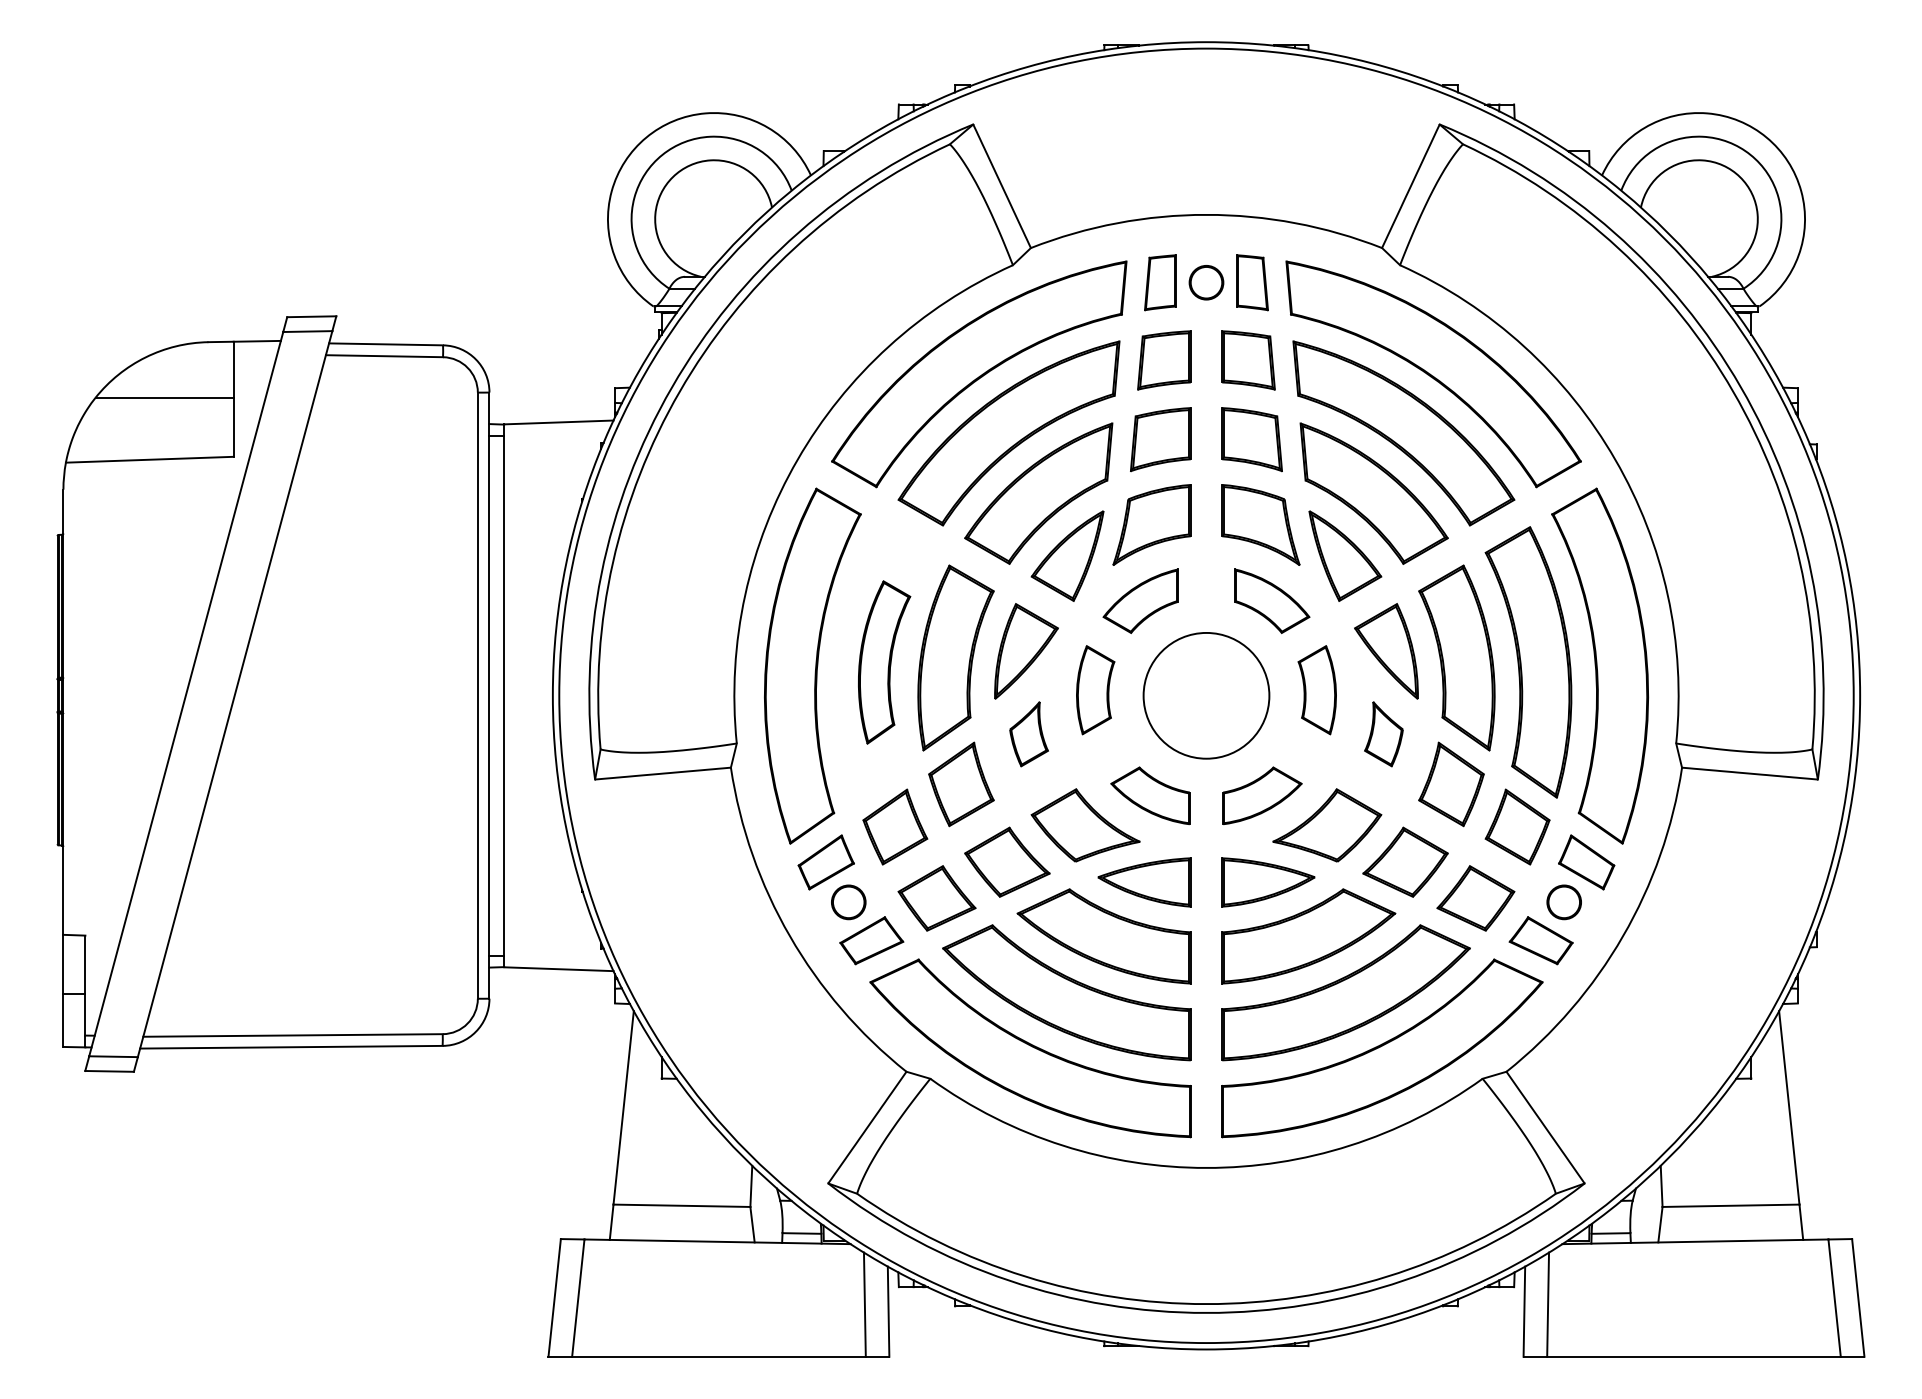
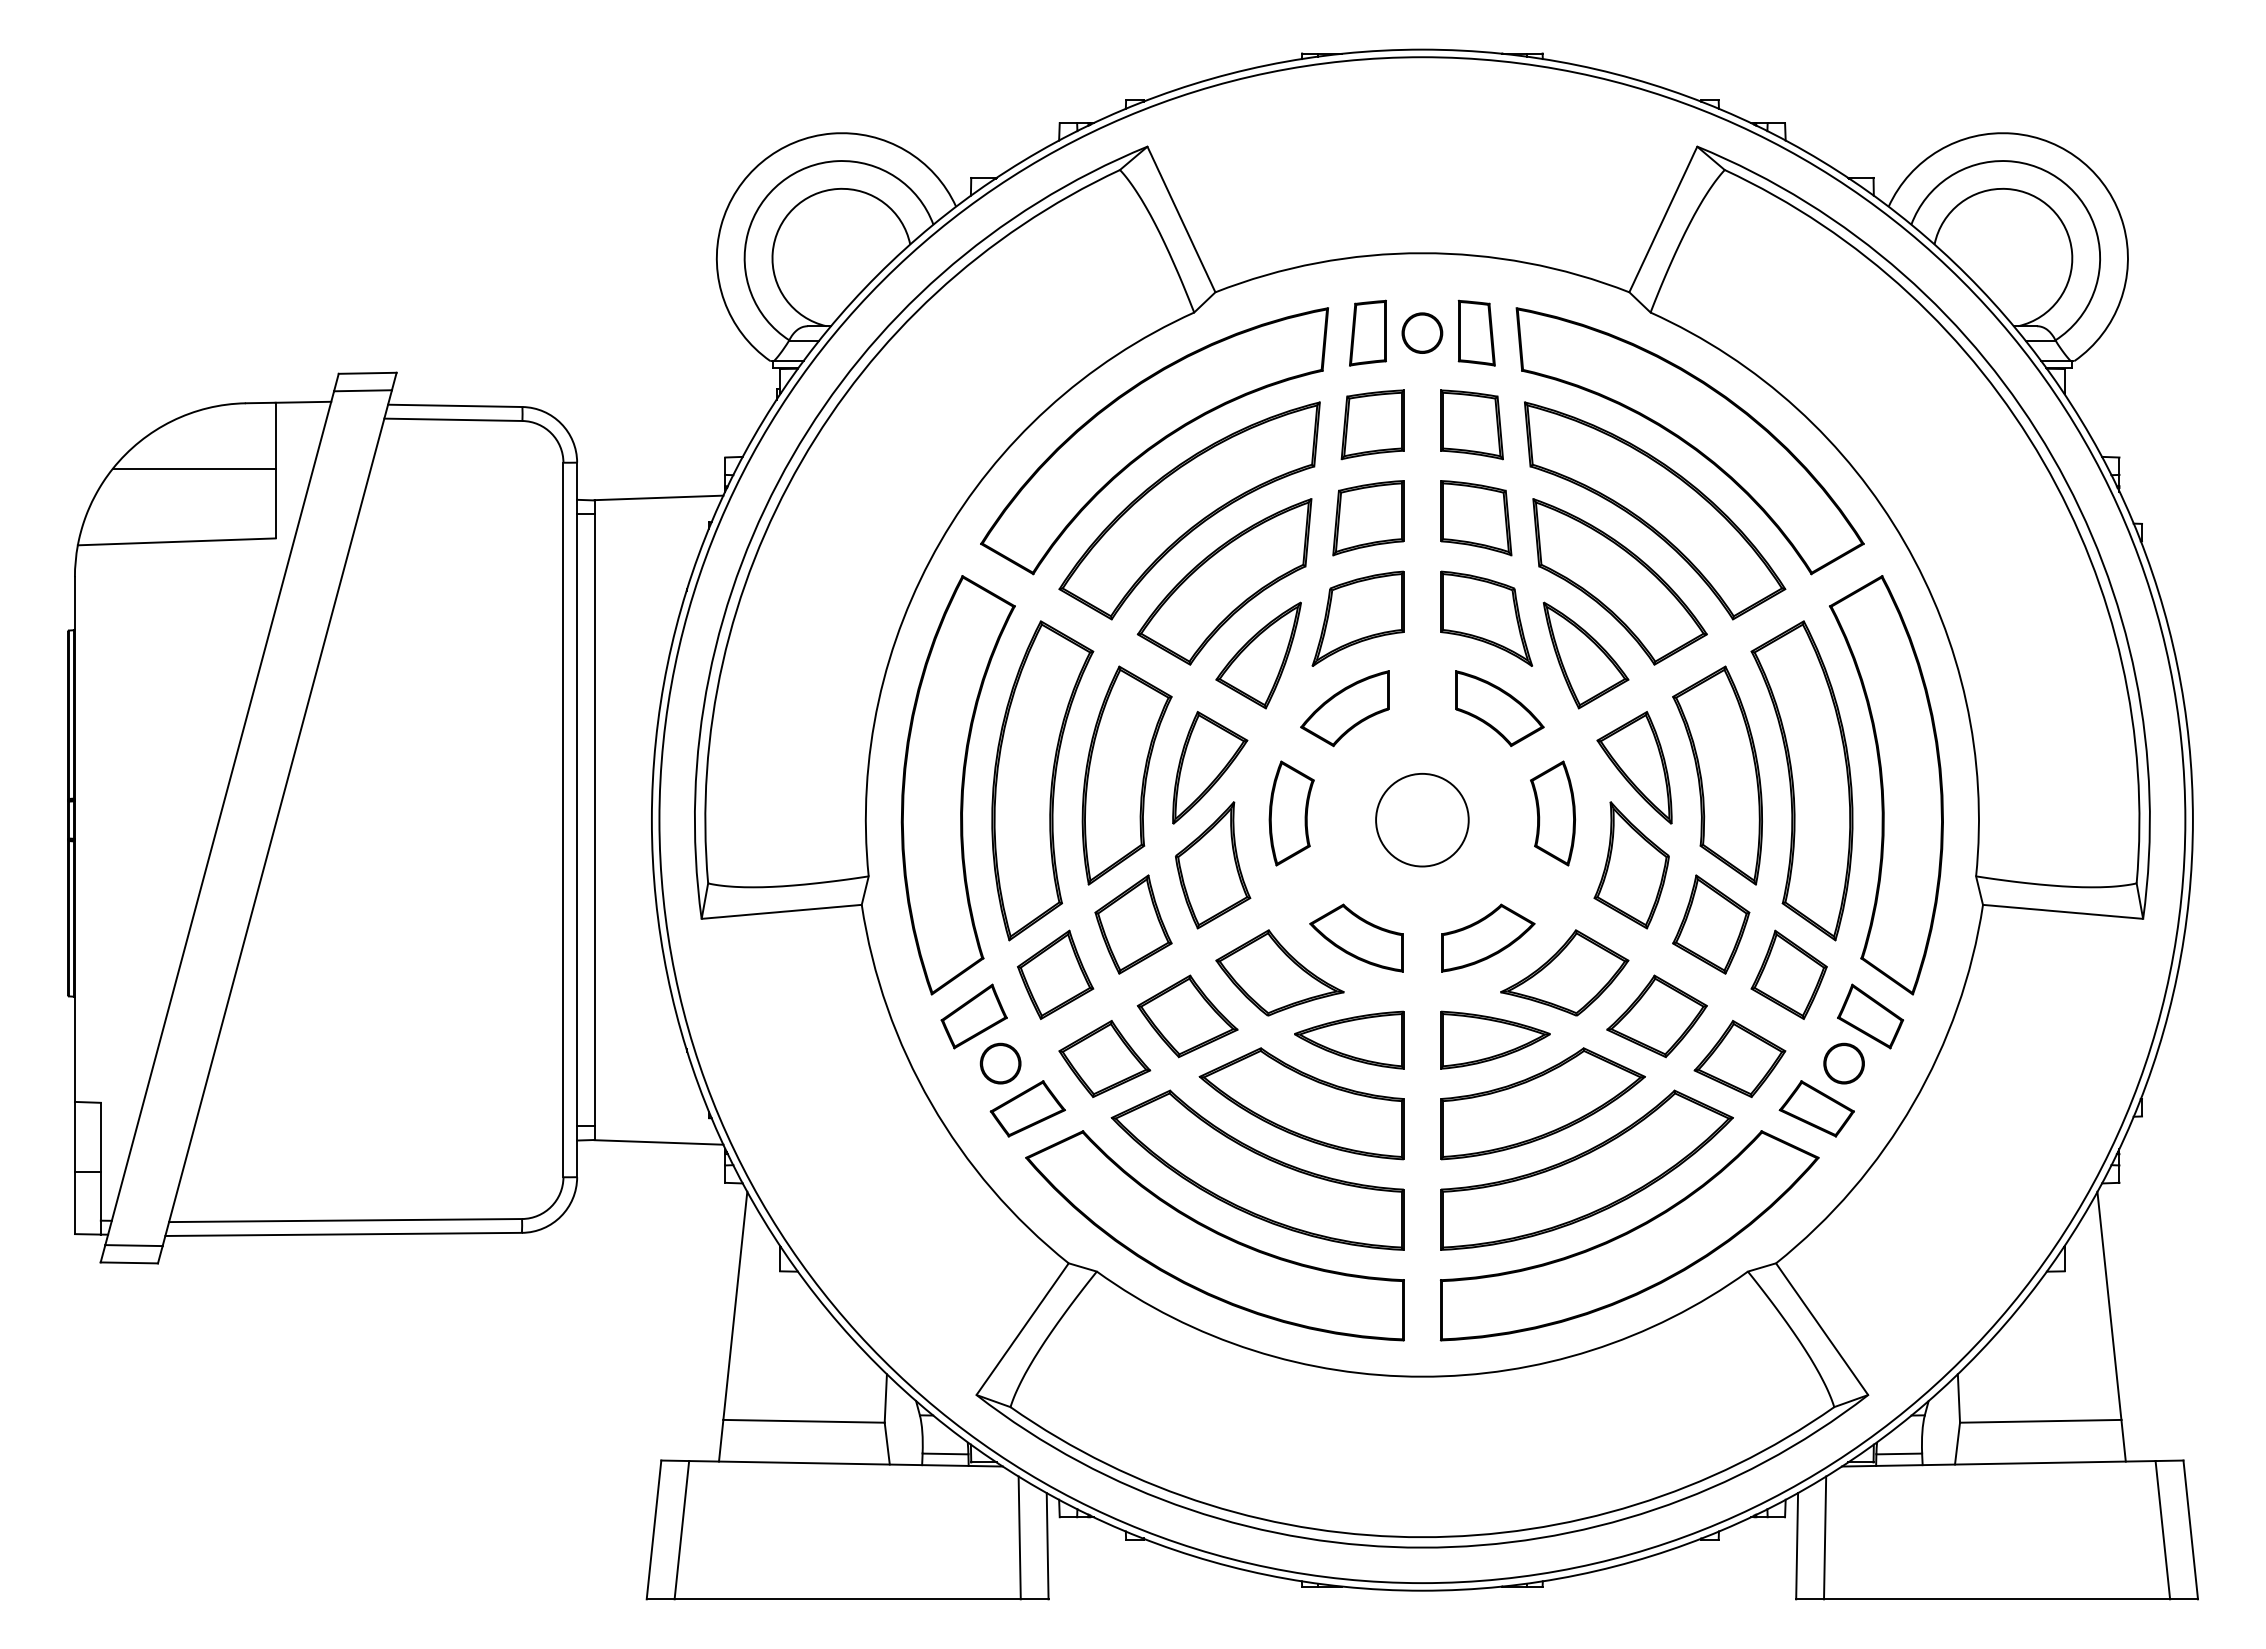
part: (884, 662) -> (1042, 780), size x1.67
circle: (1206, 695) -> (1422, 819), size x0.62
part: (1029, 734) -> (1213, 865), size x1.67
part: (1383, 734) -> (1631, 865), size x1.67

